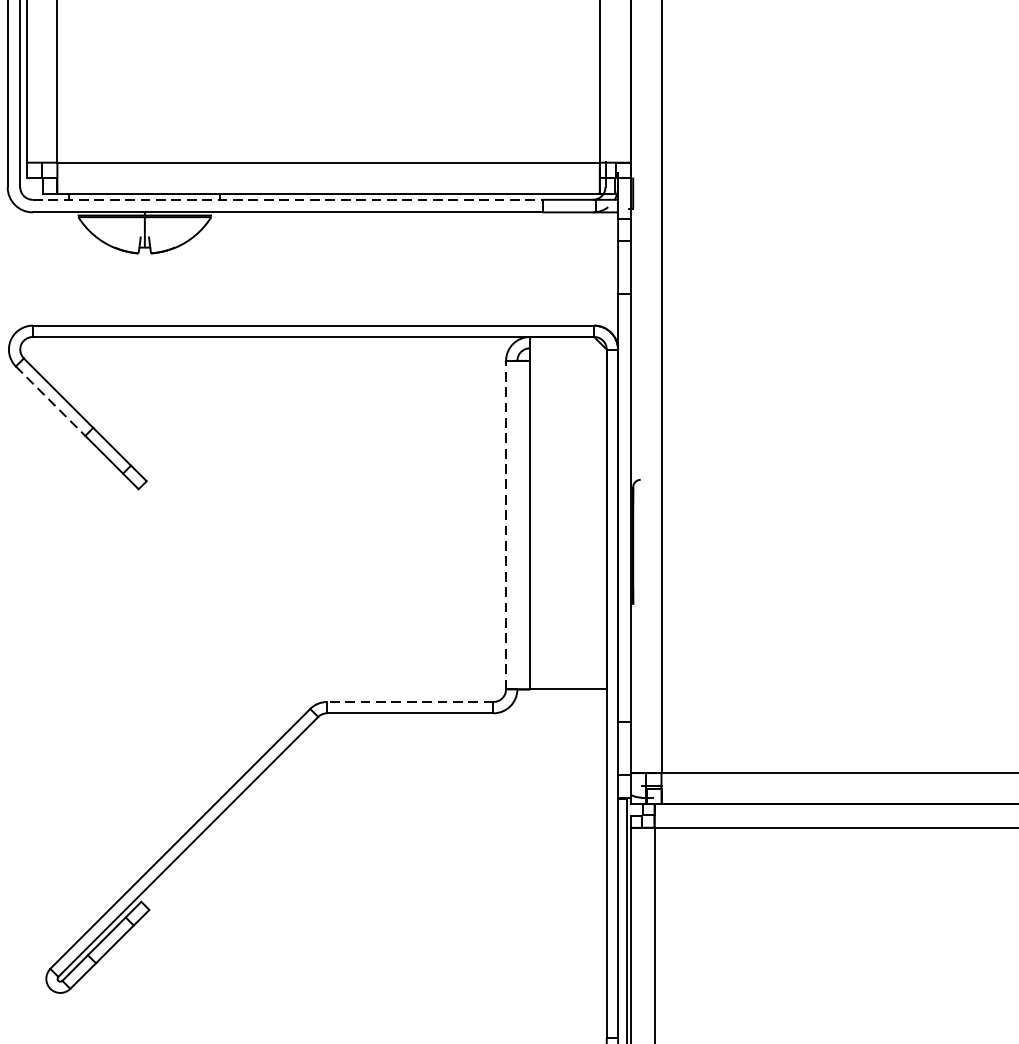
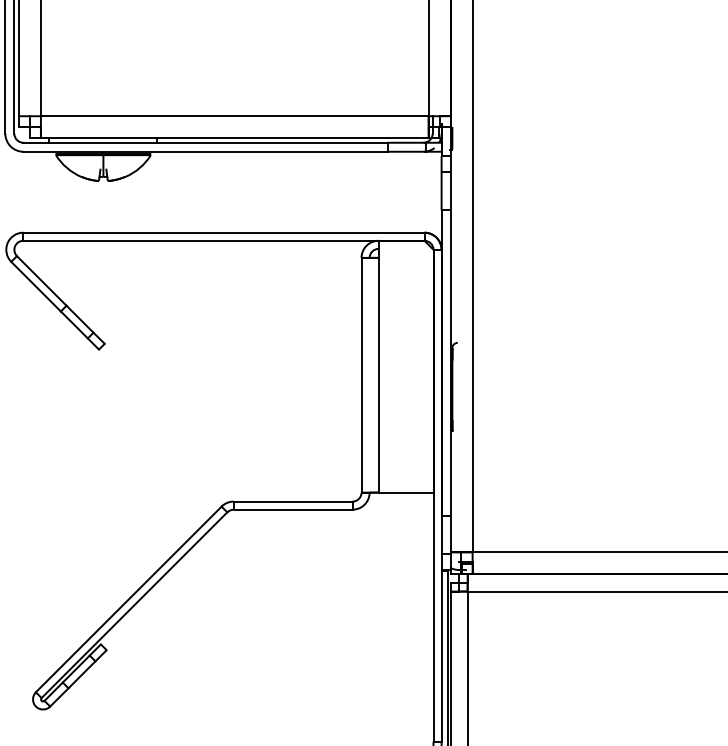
line: (289, 199) -> (206, 142), dashed -> solid
line: (51, 402) -> (36, 287), dashed -> solid
line: (506, 524) -> (361, 374), dashed -> solid
line: (409, 701) -> (292, 501), dashed -> solid

